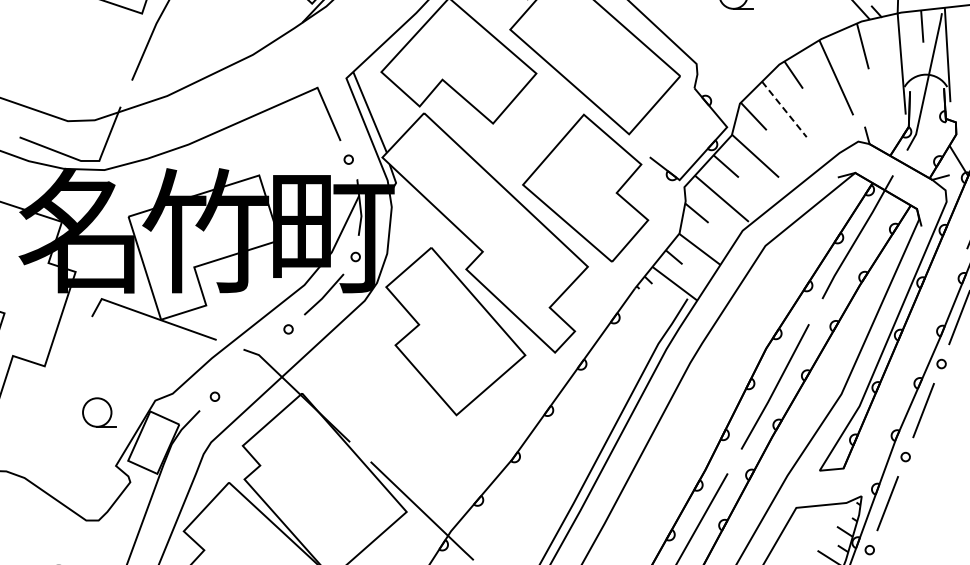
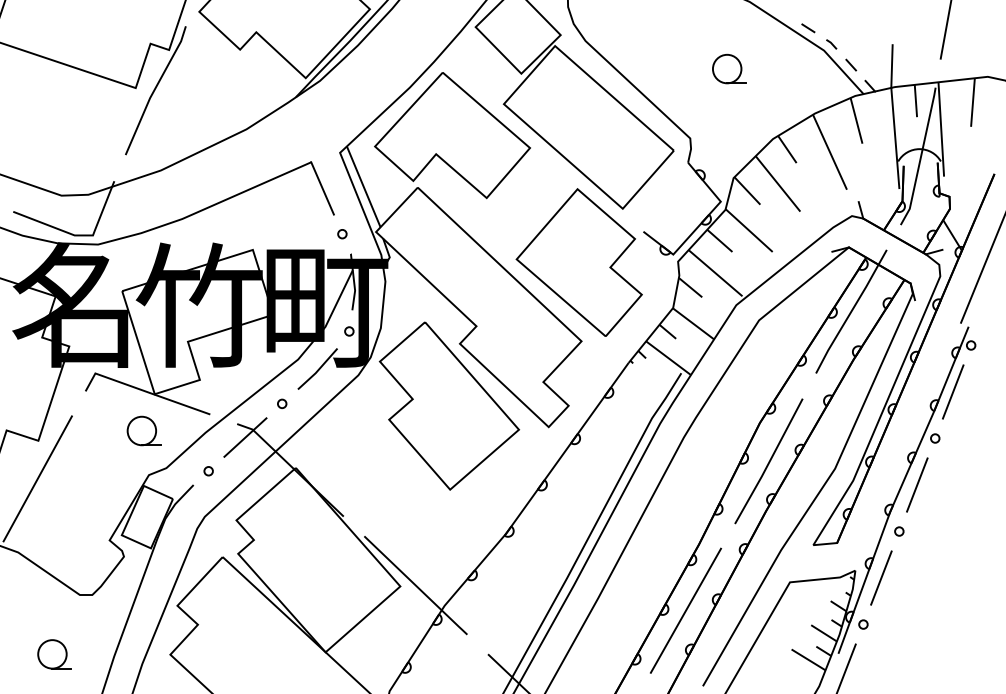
line: (784, 109) -> (778, 183), dashed -> solid
line: (251, 363) -> (245, 437), added
line: (43, 404) -> (37, 478), added
part: (98, 412) -> (143, 430), moved

